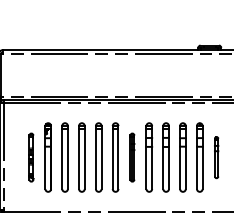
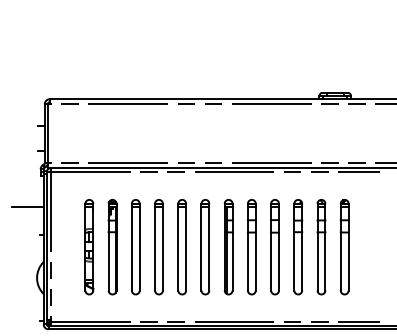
part: (31, 157) -> (89, 247), size x1.43
part: (132, 157) -> (228, 247), size x1.43
part: (216, 157) -> (344, 247), size x1.67

